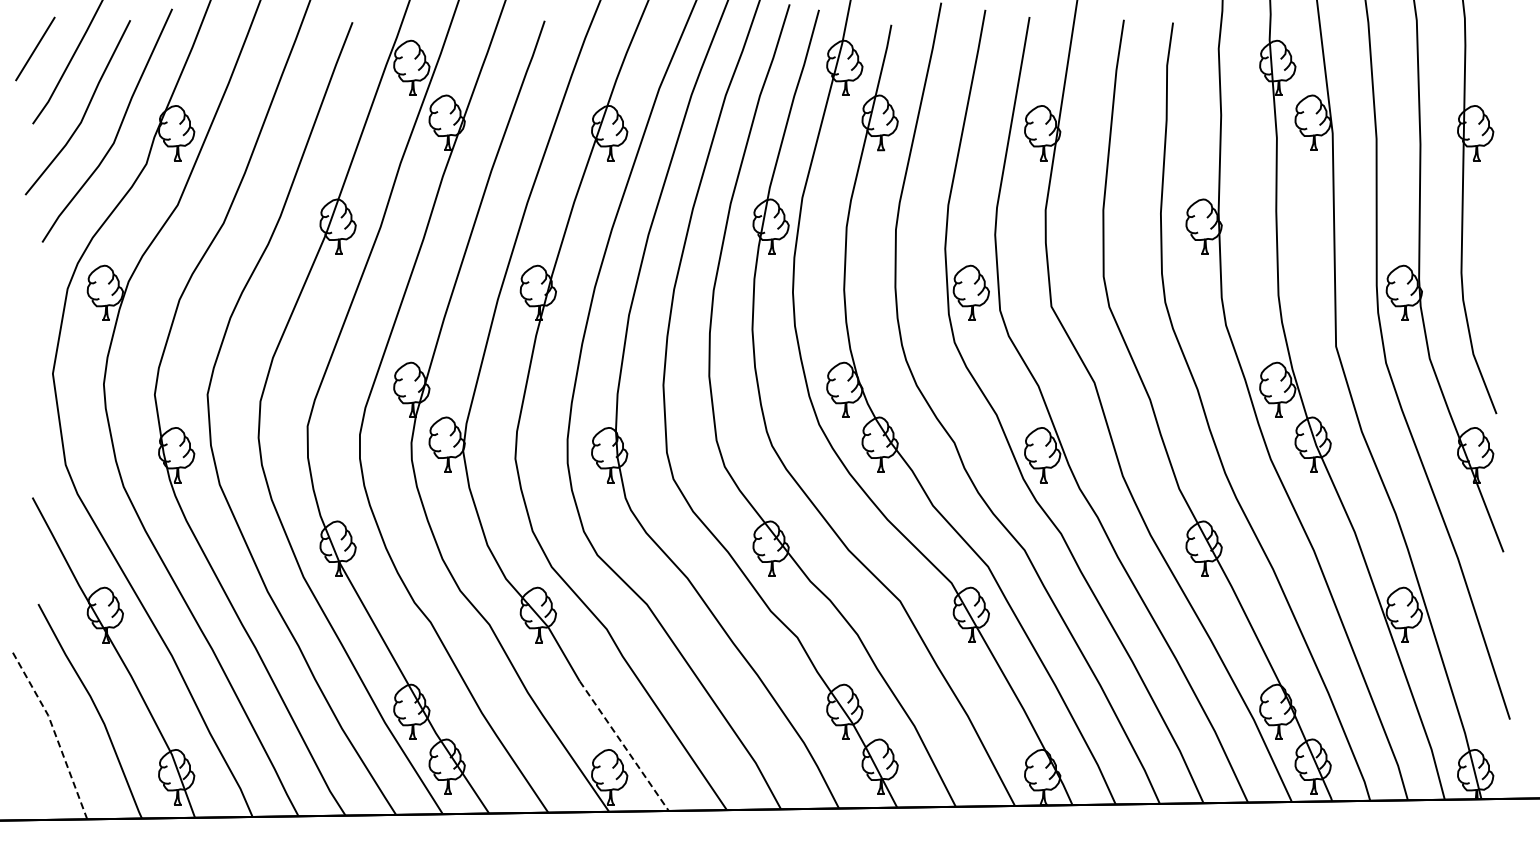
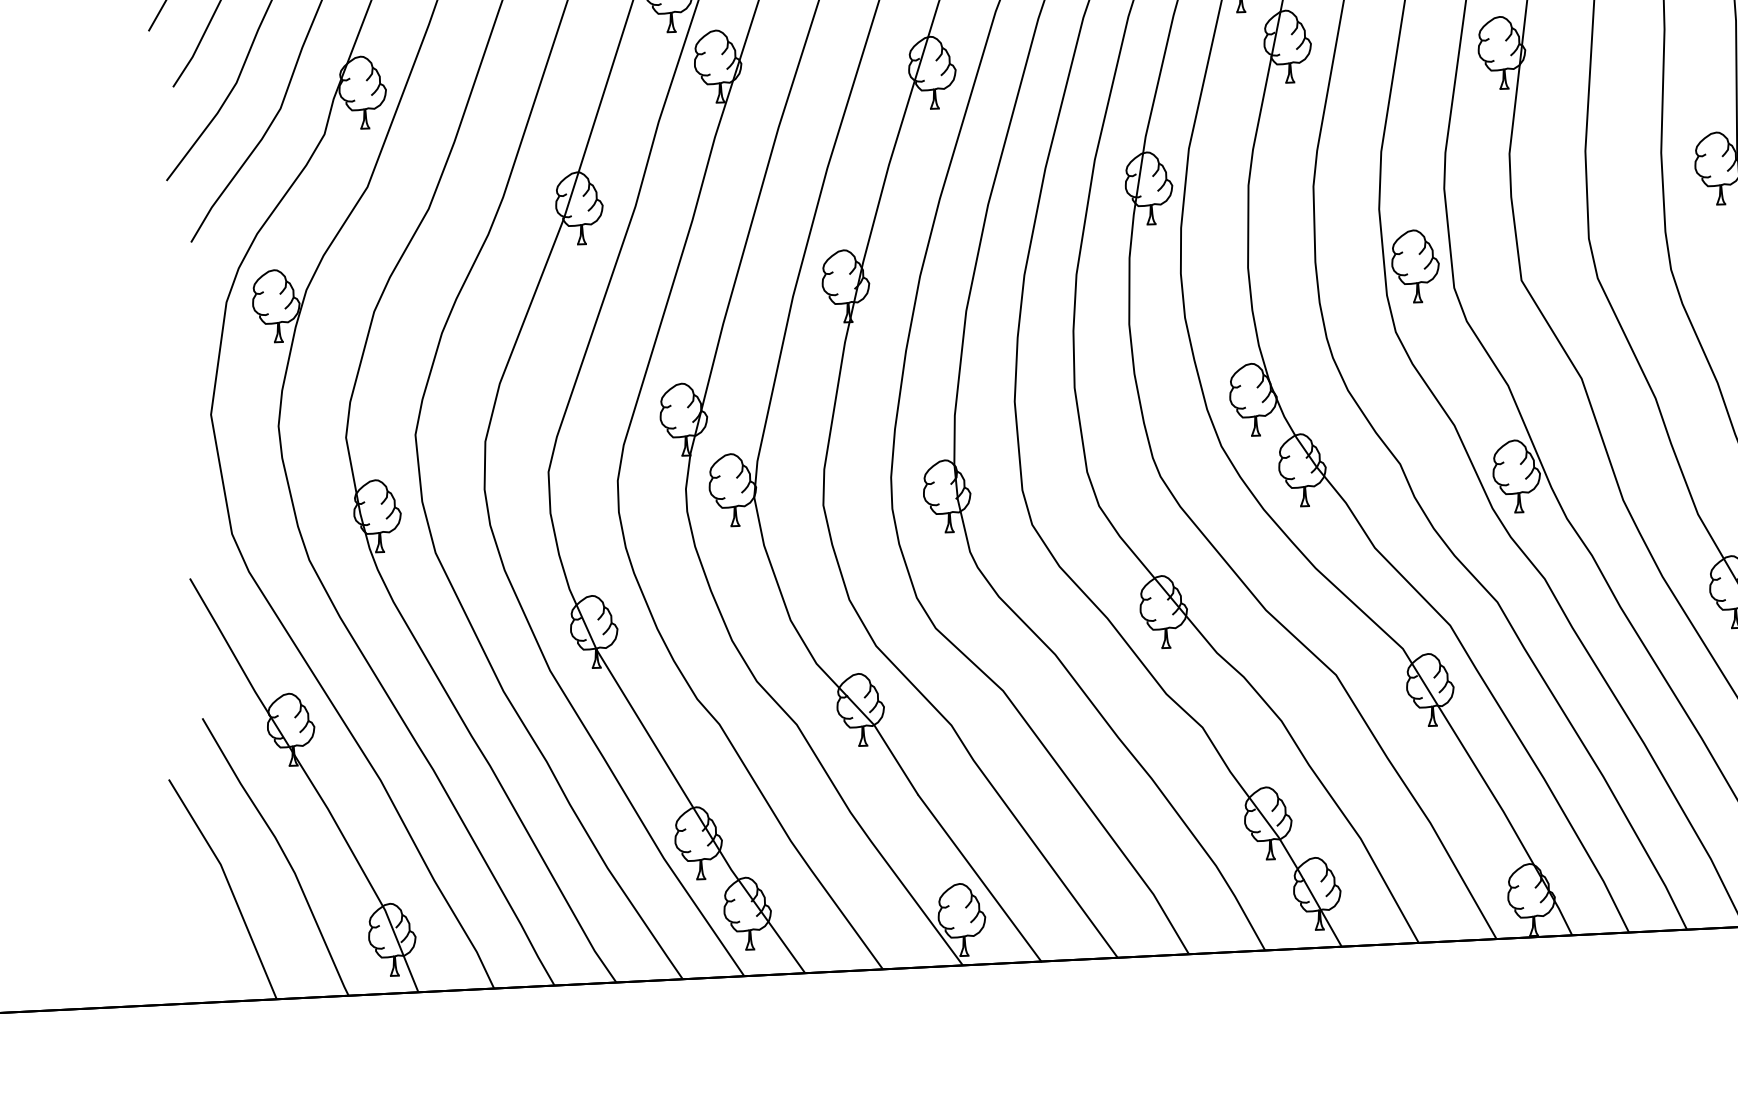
line: (54, 731) -> (229, 885), dashed -> solid
line: (624, 746) -> (980, 878), dashed -> solid

